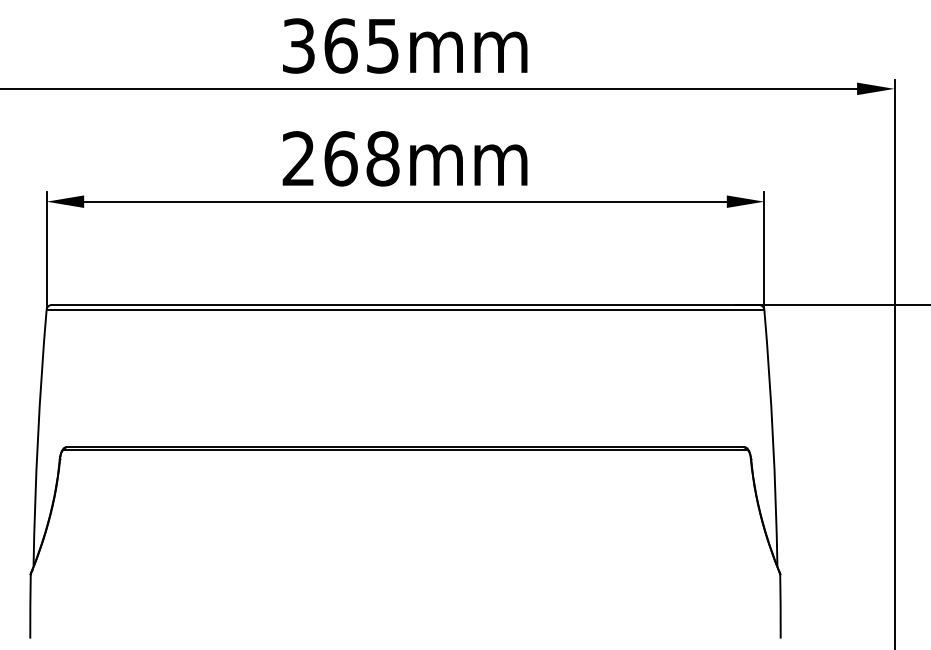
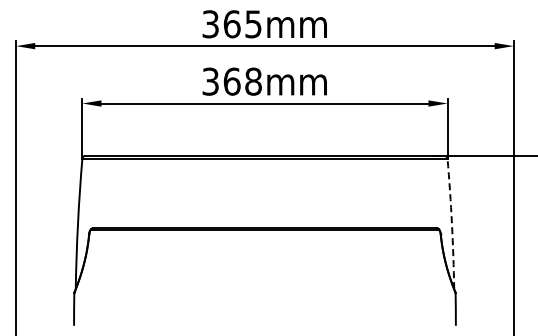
text: (298, 158) -> (210, 81), 268mm -> 368mm
arc: (772, 437) -> (451, 223), solid -> dashed

